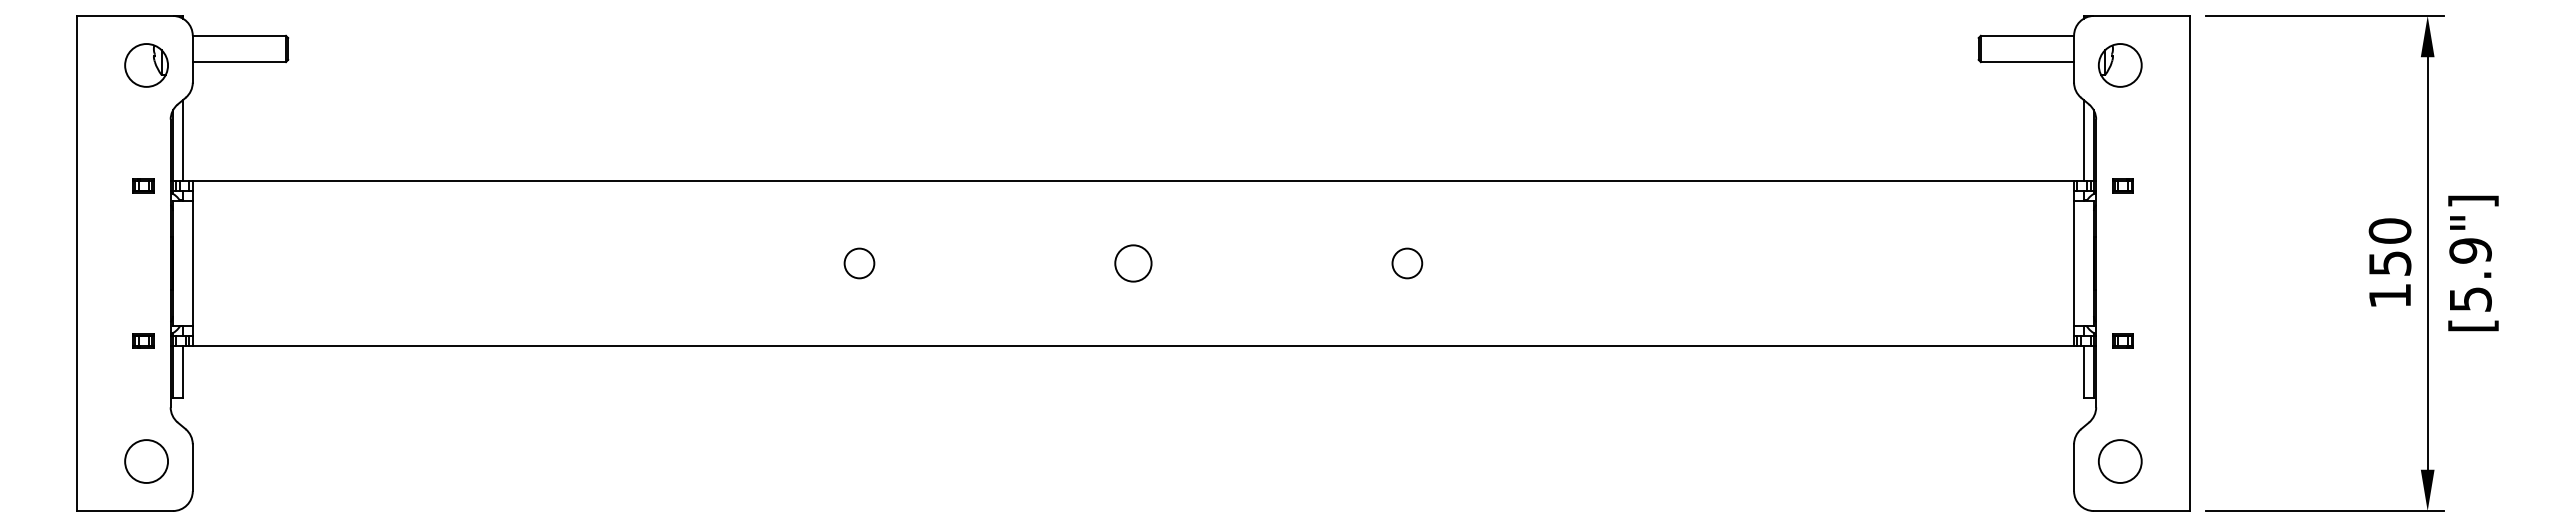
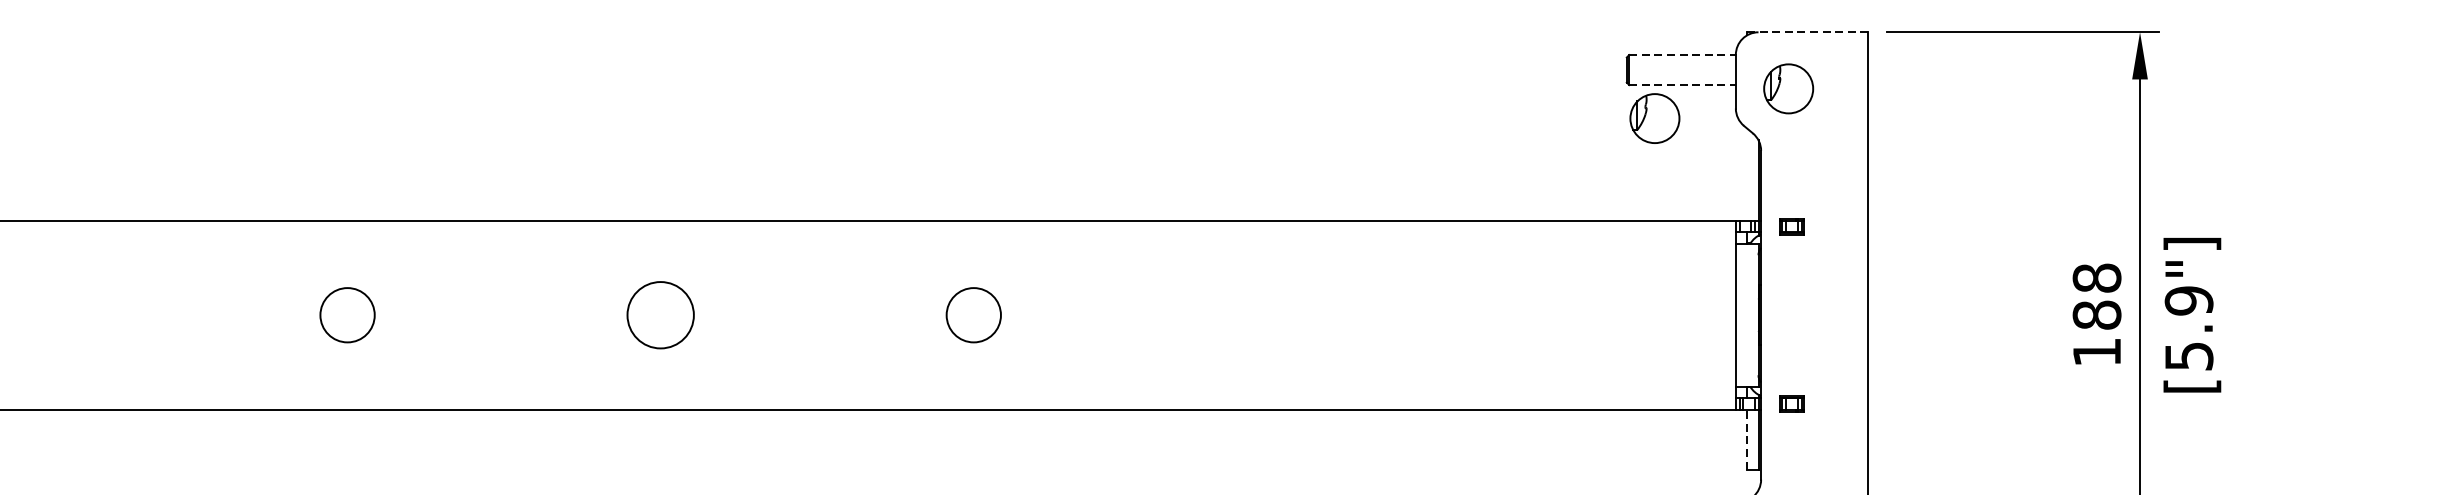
line: (2136, 15) -> (1807, 31), solid -> dashed
line: (2027, 35) -> (1682, 54), solid -> dashed
line: (2027, 62) -> (1682, 85), solid -> dashed
part: (2003, 91) -> (1655, 118), added
line: (2083, 140) -> (1746, 174), removed
text: (2389, 247) -> (2096, 296), 150 -> 188
circle: (859, 263) -> (347, 315), size x1.6
circle: (1133, 263) -> (660, 315), size x1.6
circle: (1407, 263) -> (973, 315), size x1.6
line: (2083, 371) -> (1746, 438), solid -> dashed

